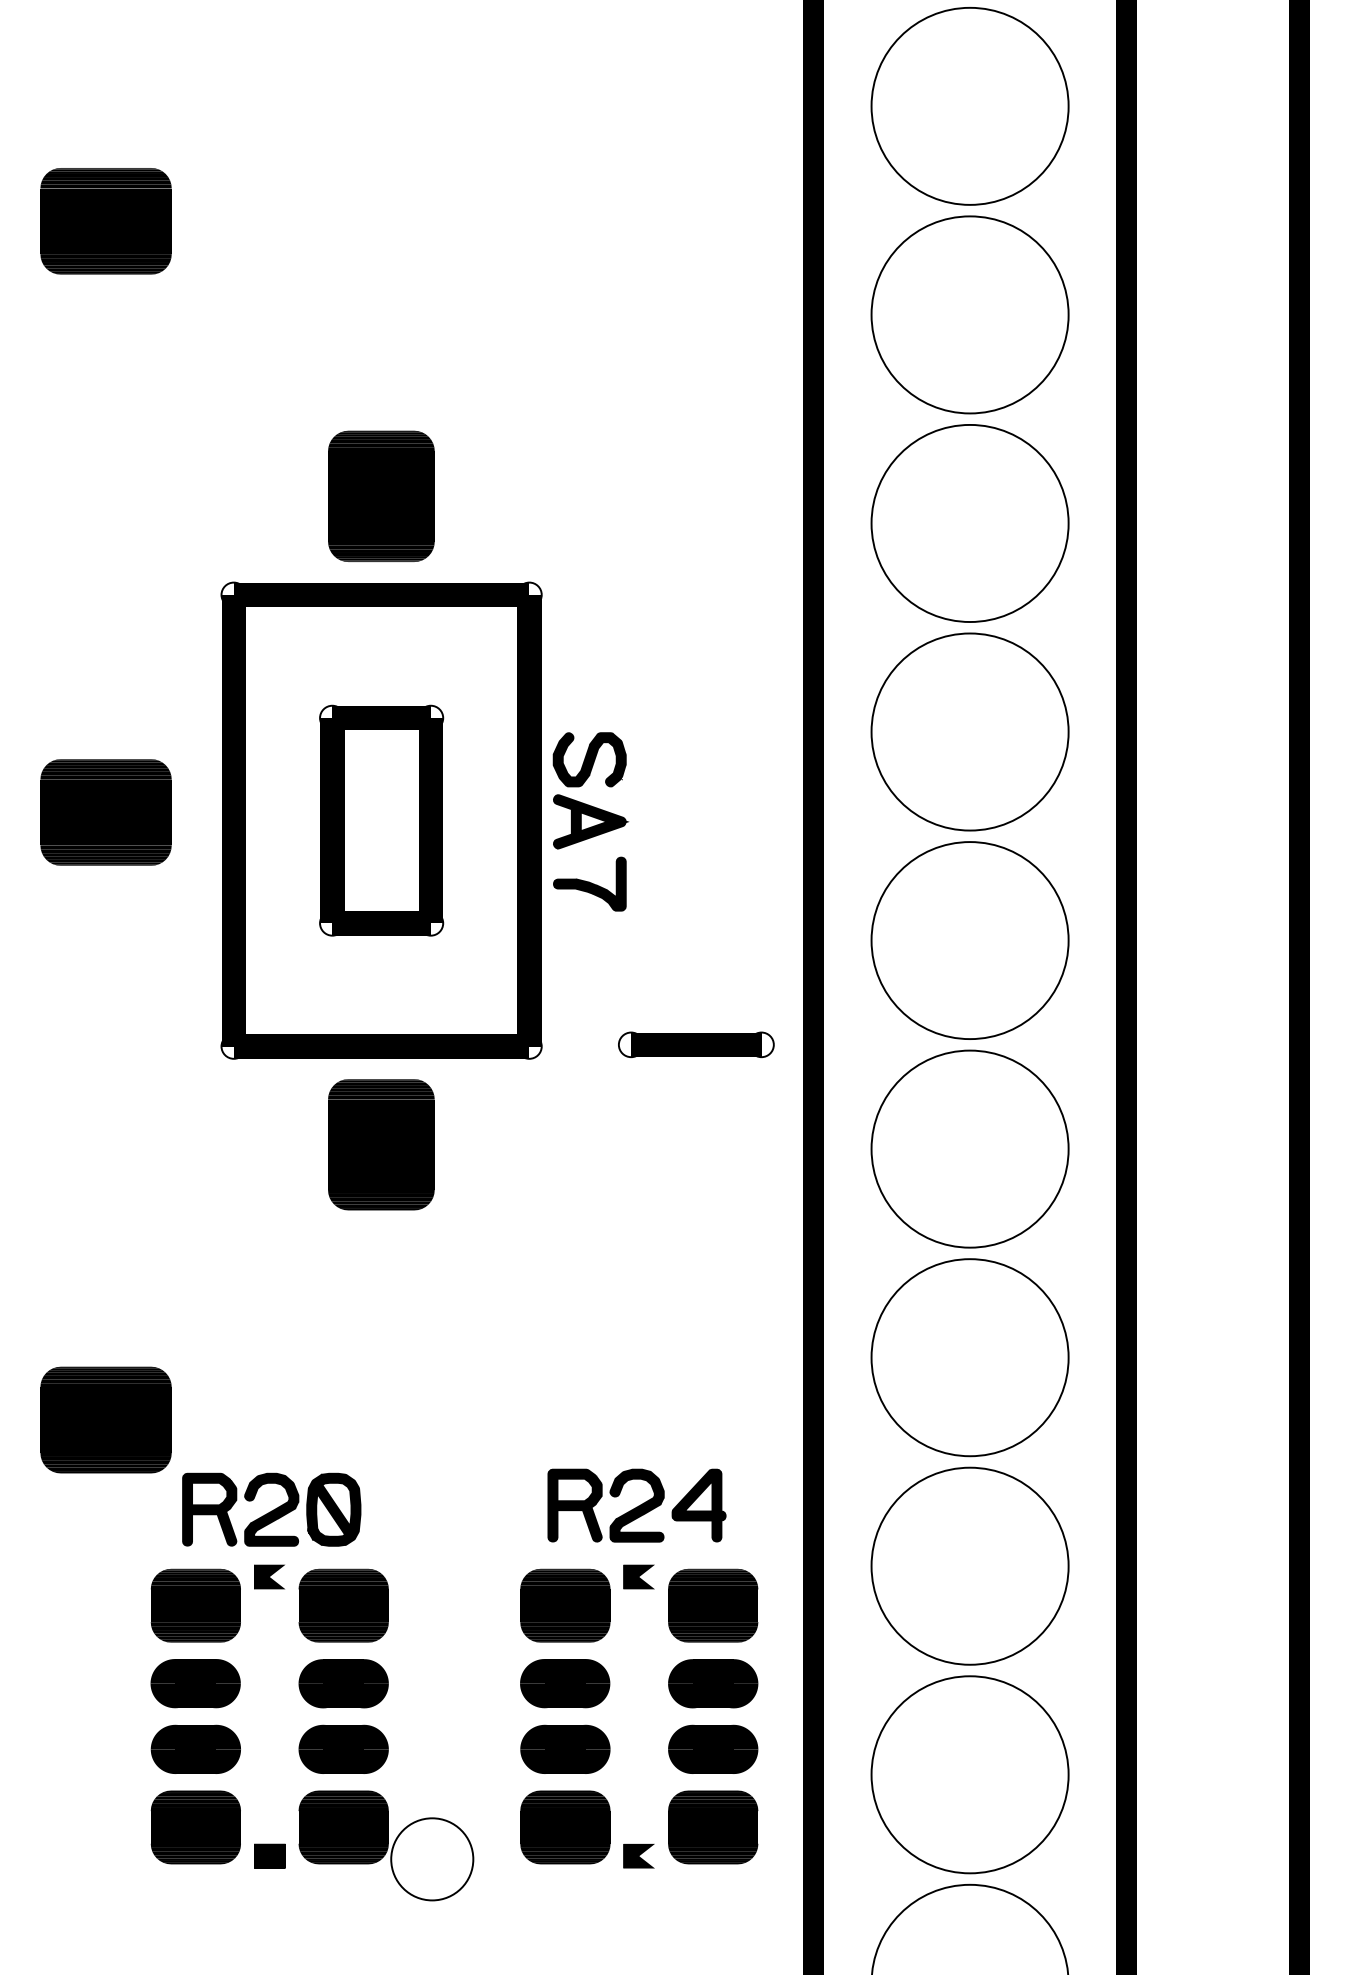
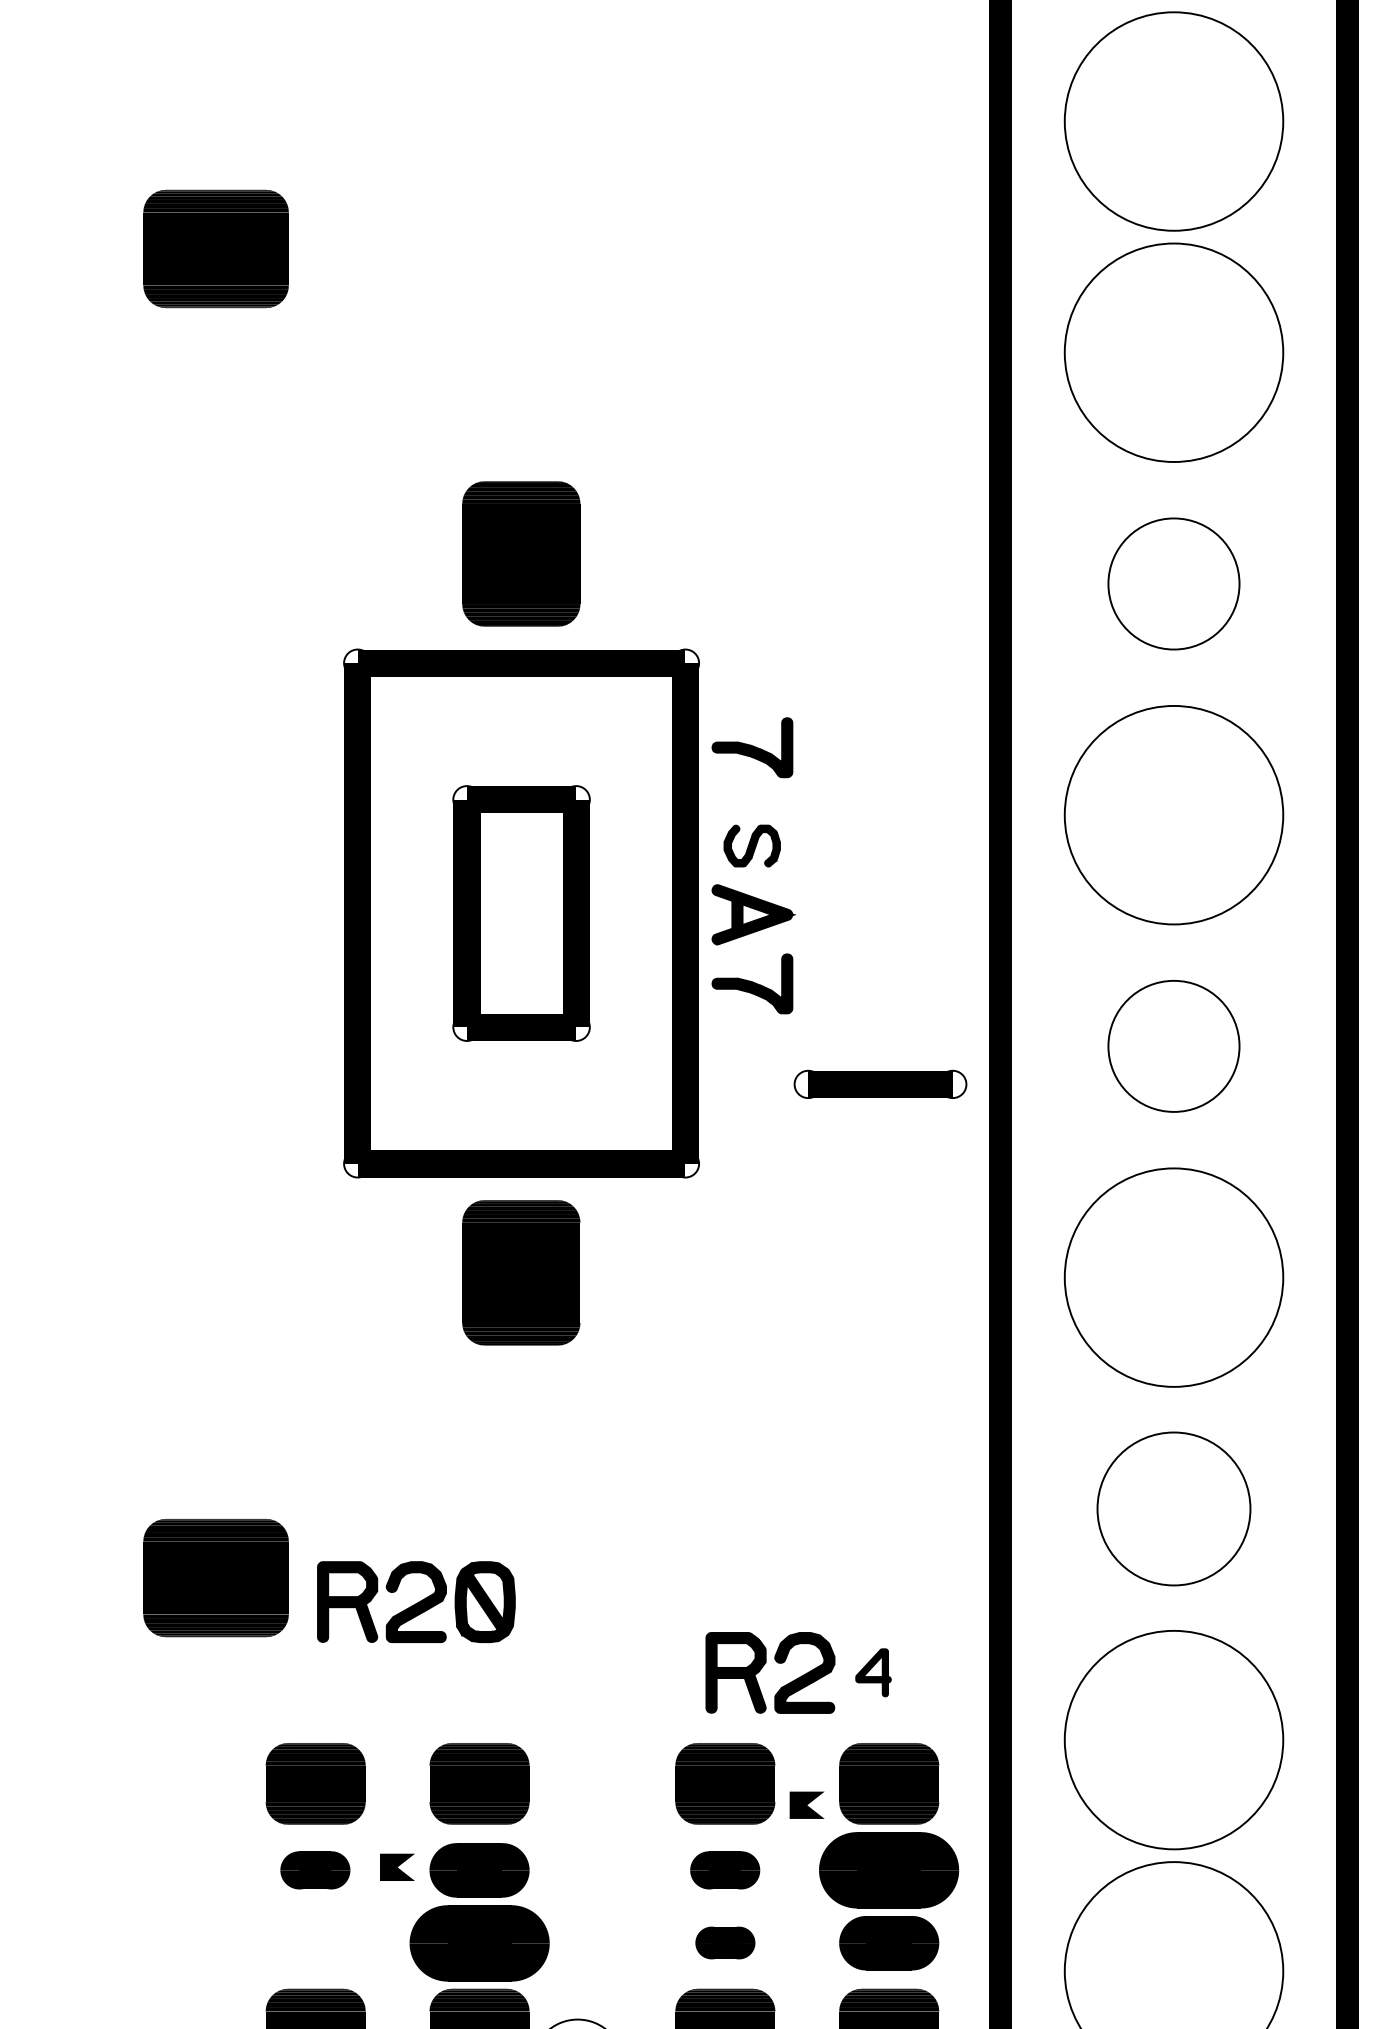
part: (969, 523) -> (1173, 584), size x0.6
part: (589, 670) -> (752, 746), added
part: (589, 759) -> (752, 845), size x0.7
part: (105, 812) -> (215, 904), removed
part: (969, 940) -> (1173, 1046), size x0.6
part: (696, 1044) -> (880, 1084), moved
part: (969, 1357) -> (1173, 1508), size x0.7
part: (698, 1505) -> (872, 1672), size x0.6
part: (271, 1509) -> (416, 1601), moved
part: (269, 1576) -> (397, 1866), moved
part: (638, 1576) -> (806, 1804), moved
part: (195, 1683) -> (315, 1870), size x0.7
part: (565, 1683) -> (725, 1870), size x0.7
part: (713, 1683) -> (889, 1870), size x1.4
part: (195, 1748) -> (315, 1942), removed
part: (343, 1748) -> (479, 1942), size x1.4
part: (565, 1748) -> (725, 1942), size x0.6

